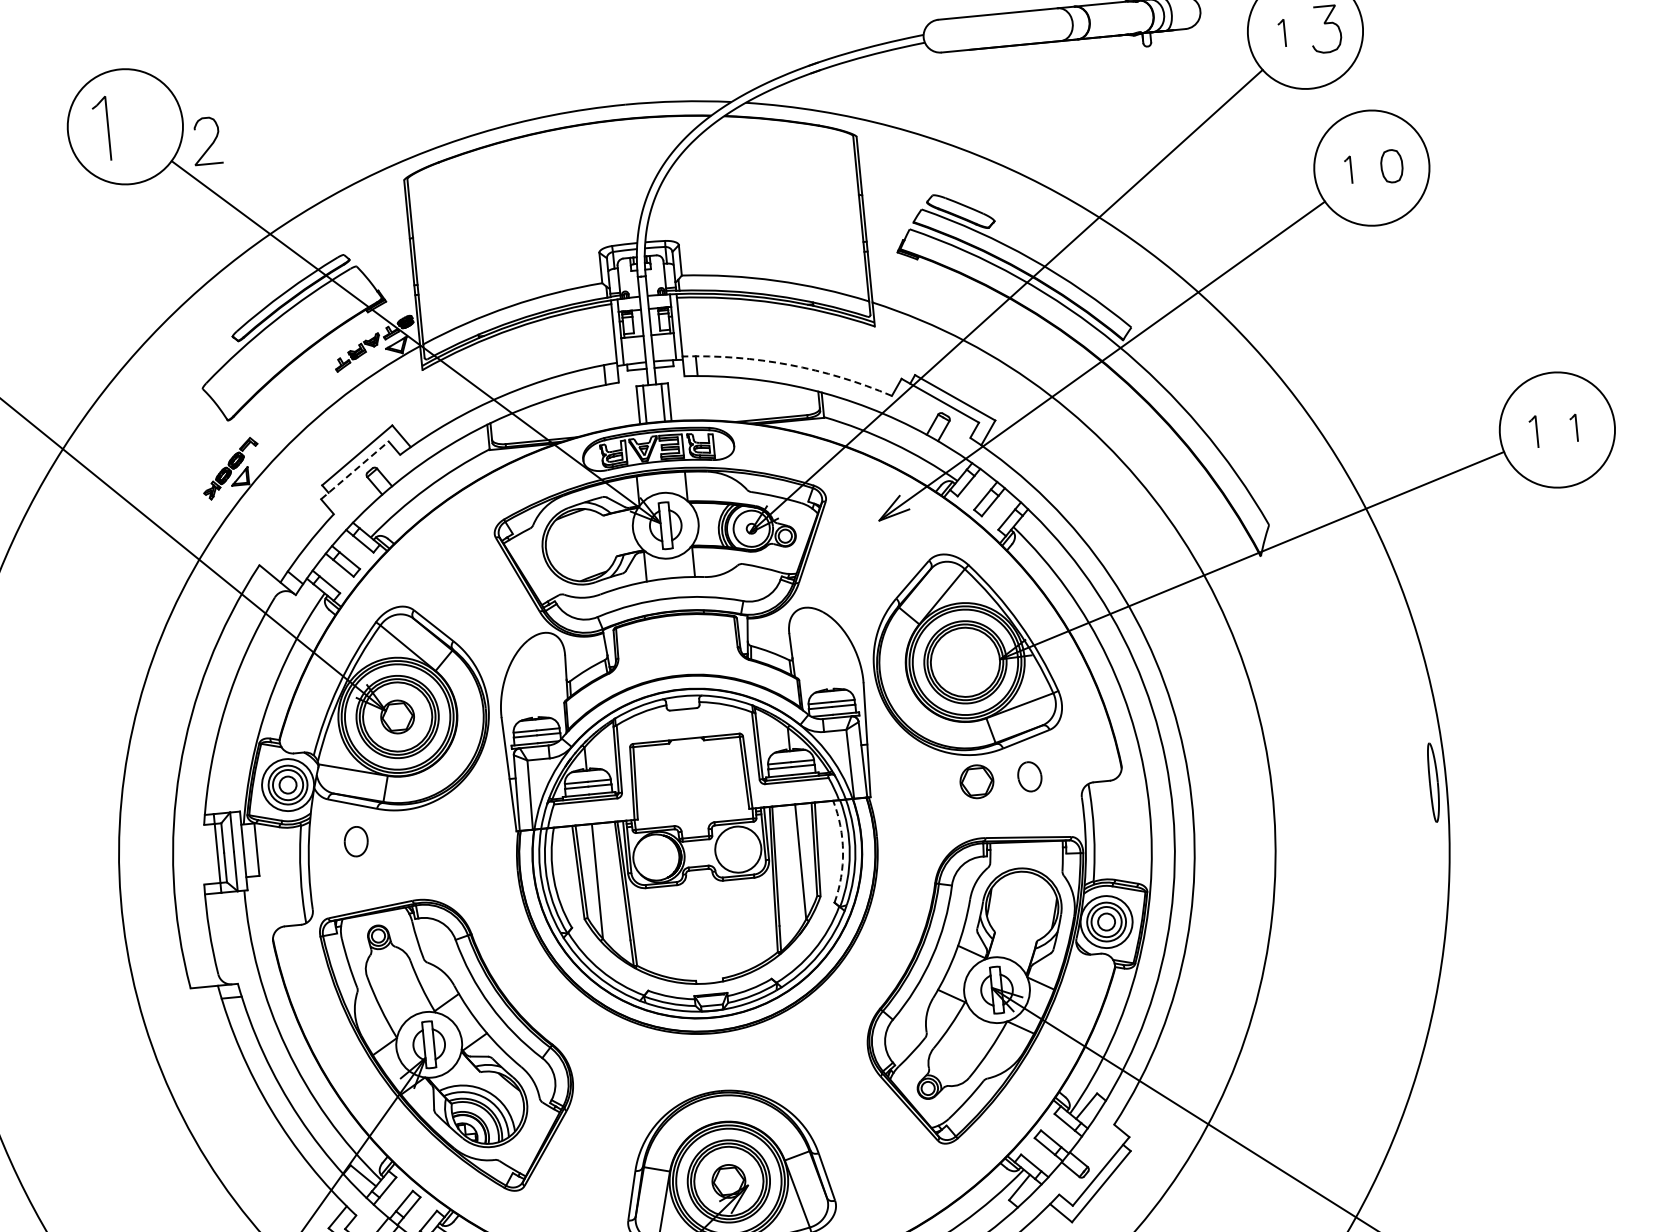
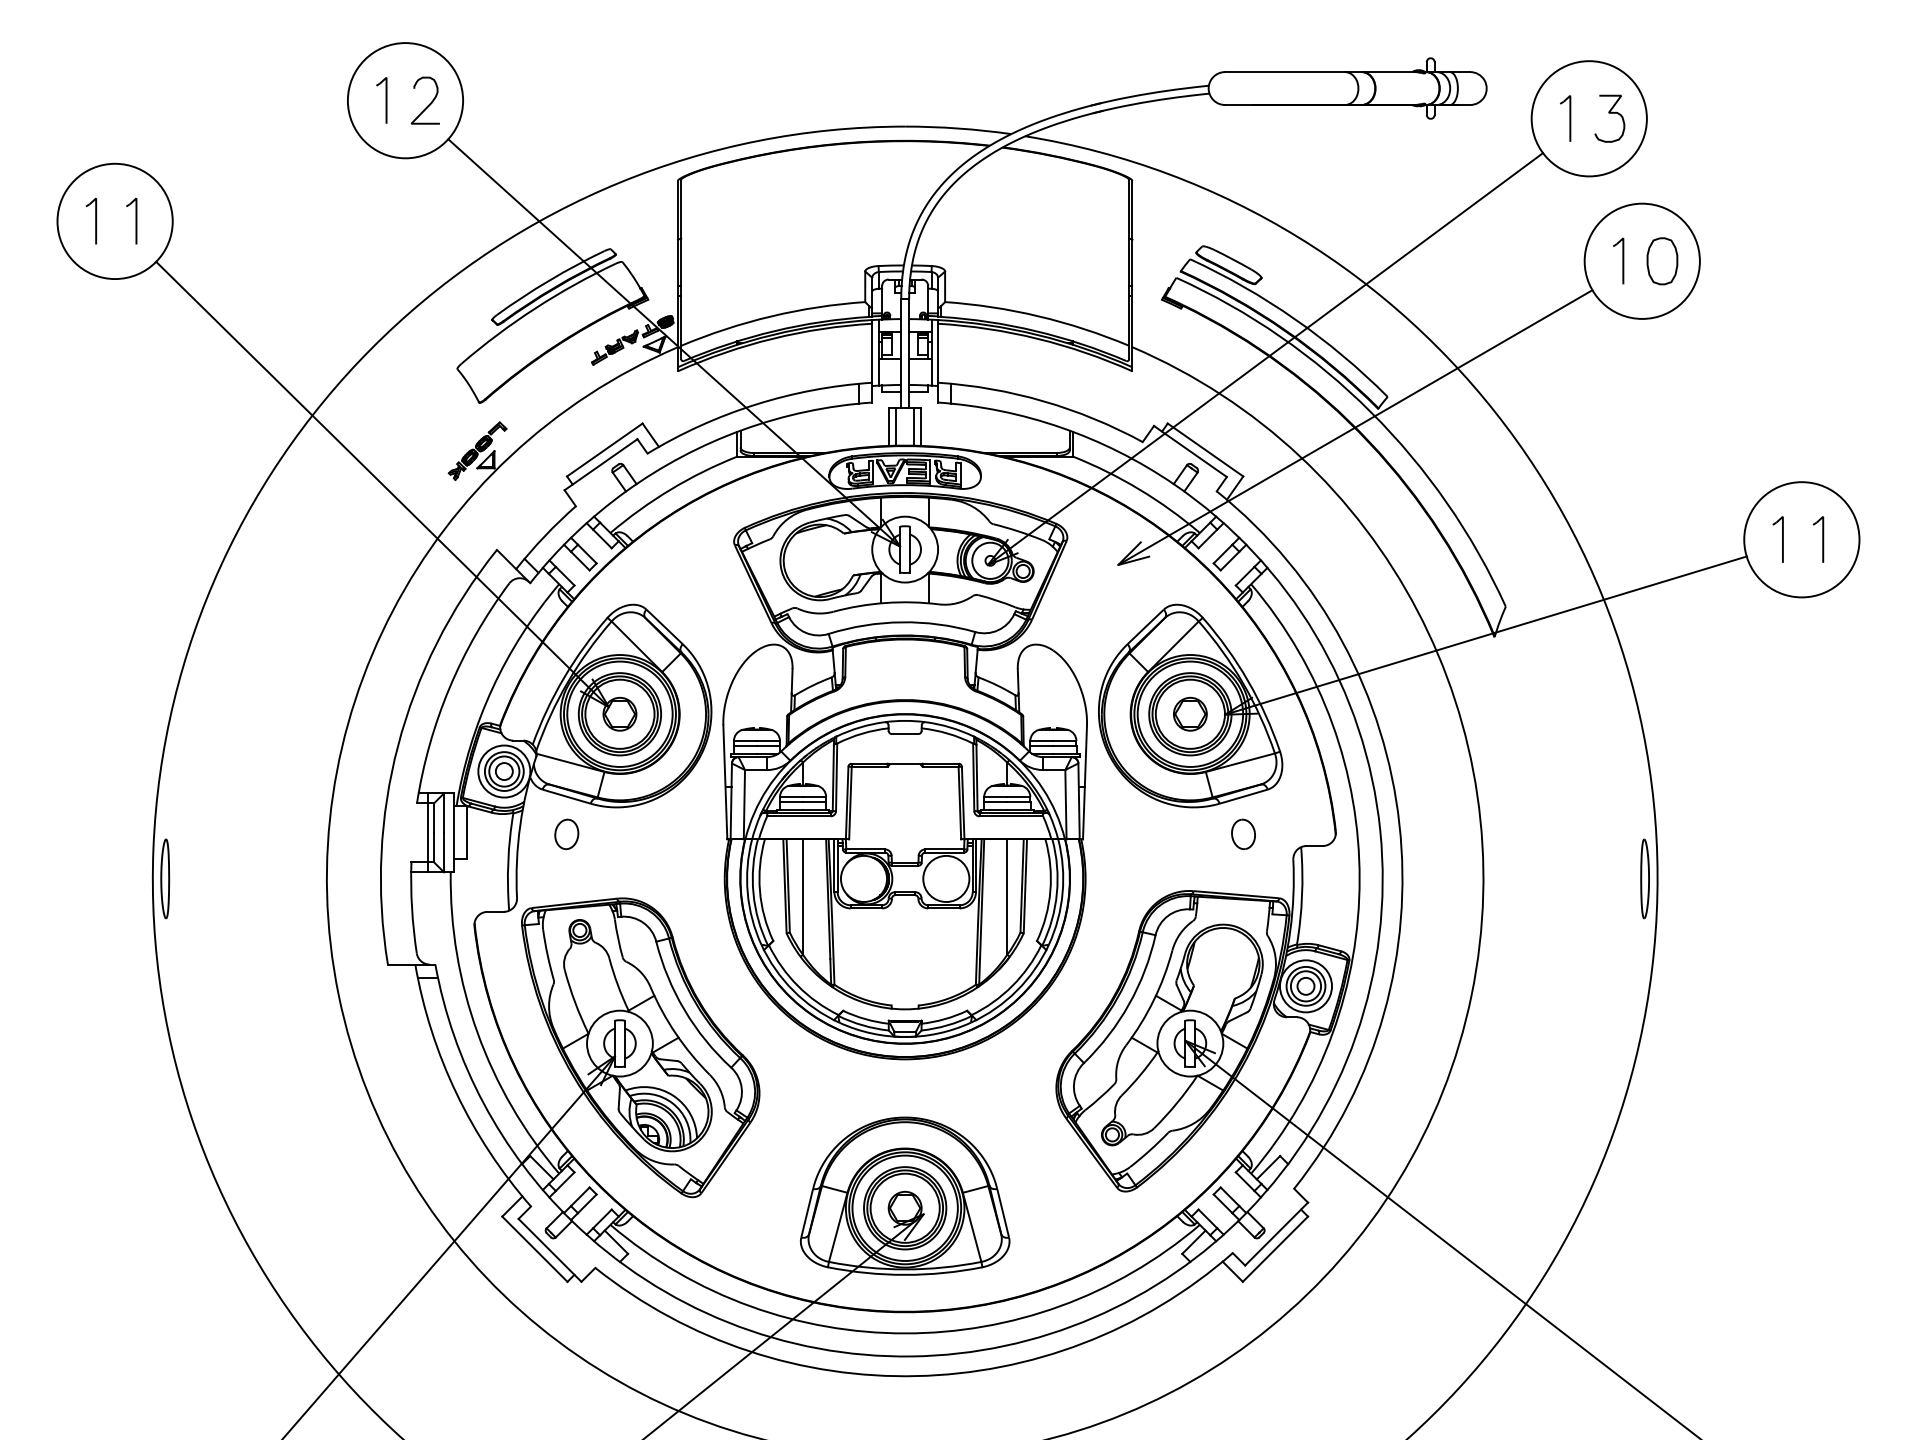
part: (1281, 33) -> (1565, 118), size x1.67
part: (101, 128) -> (381, 100), size x0.71
curve: (210, 144) -> (428, 104), moved
part: (1391, 166) -> (1662, 261), size x1.43
part: (1348, 169) -> (1618, 260), size x1.67
arc: (789, 365) -> (1043, 401), dashed -> solid
part: (1573, 428) -> (1818, 539), size x1.67
part: (1533, 432) -> (1777, 539), size x1.43
line: (355, 470) -> (601, 464), dashed -> solid
part: (976, 780) -> (1190, 713), moved
arc: (843, 851) -> (1050, 890), dashed -> solid

